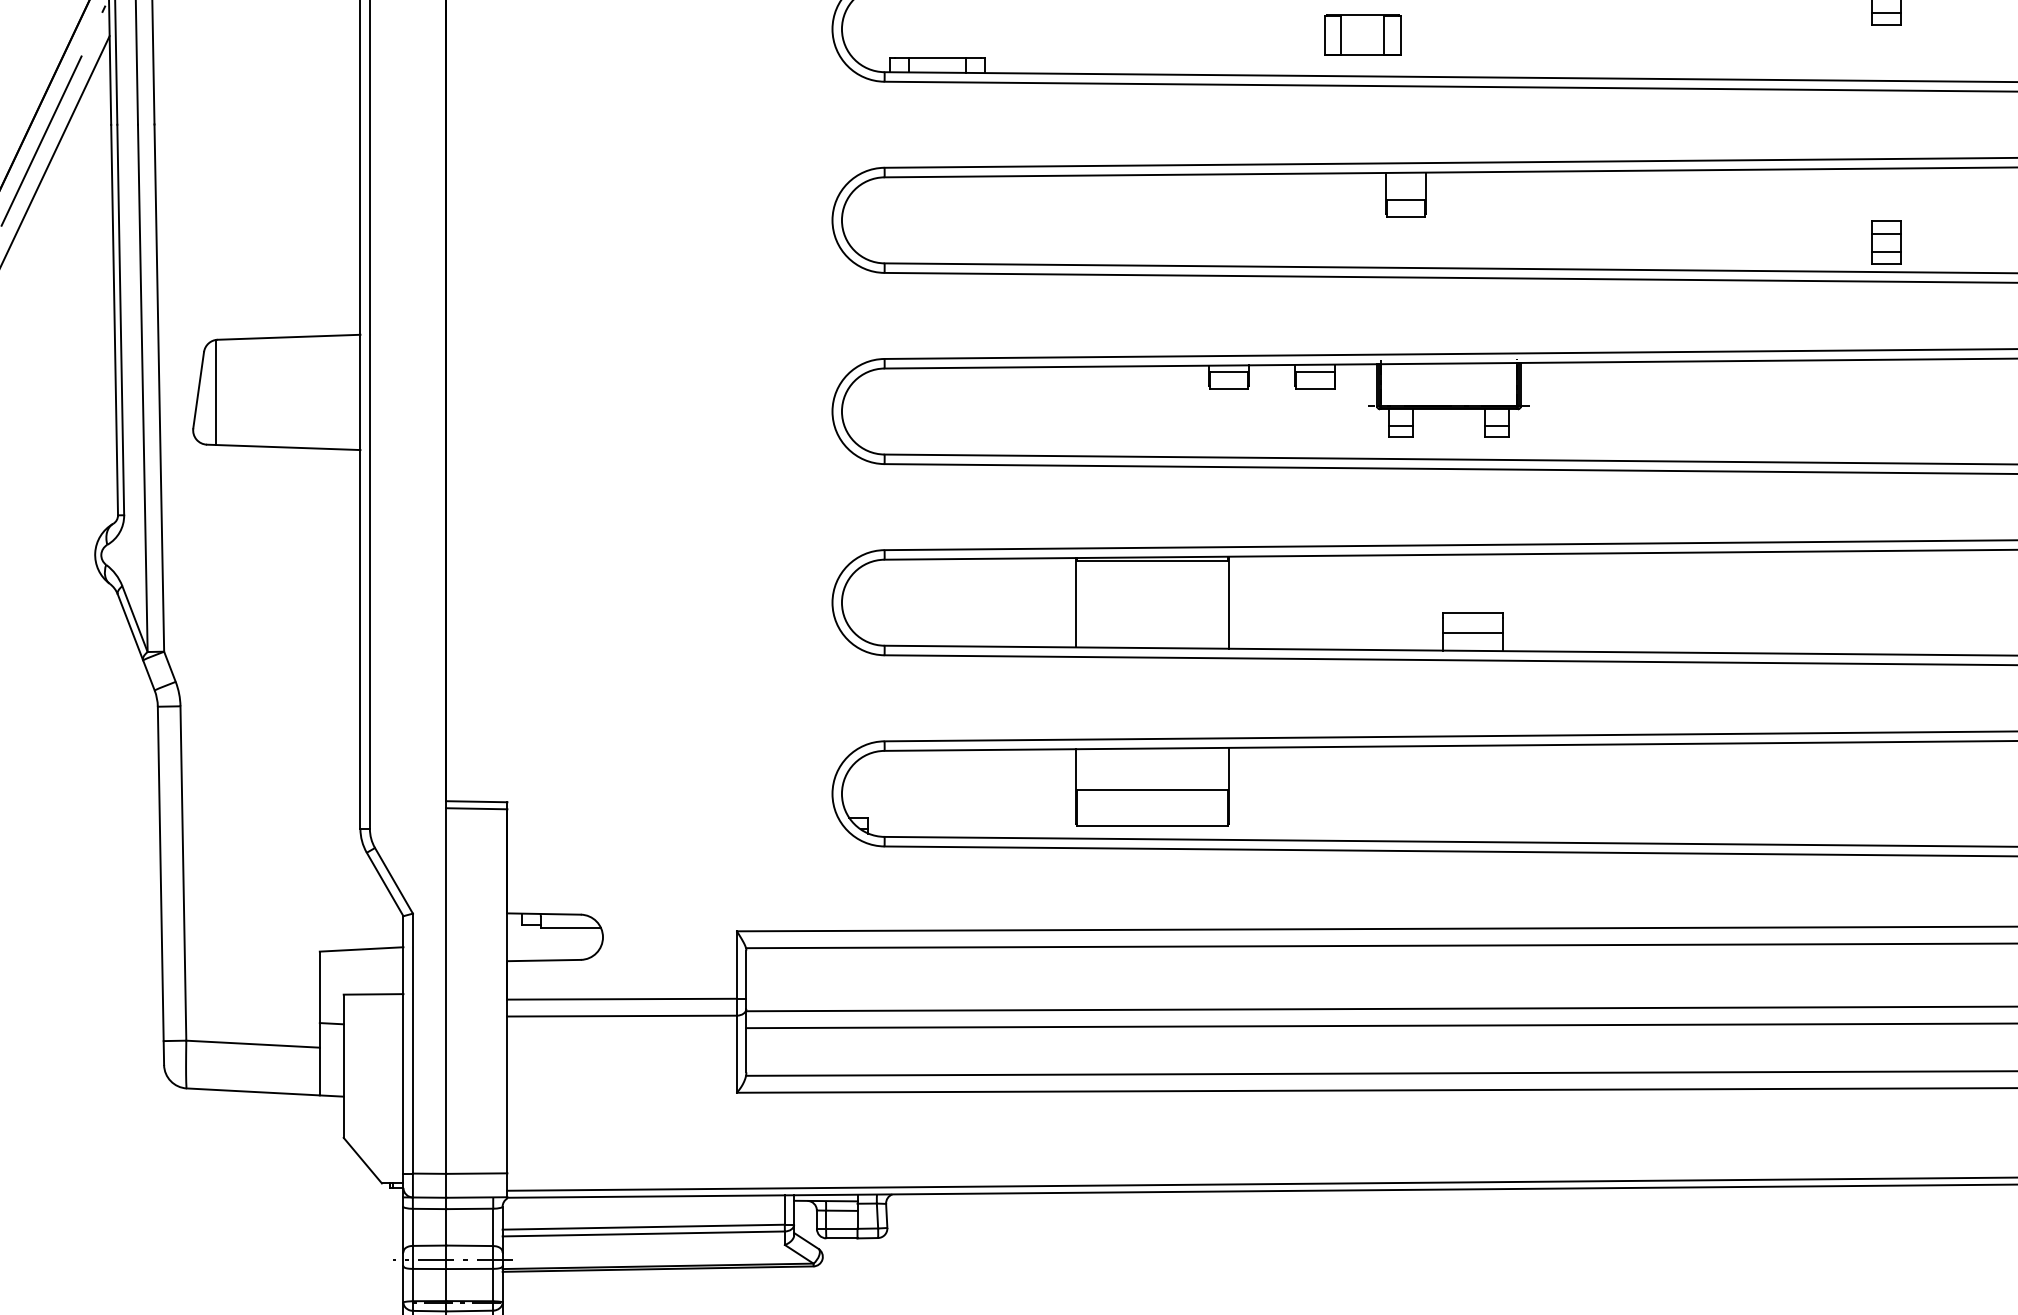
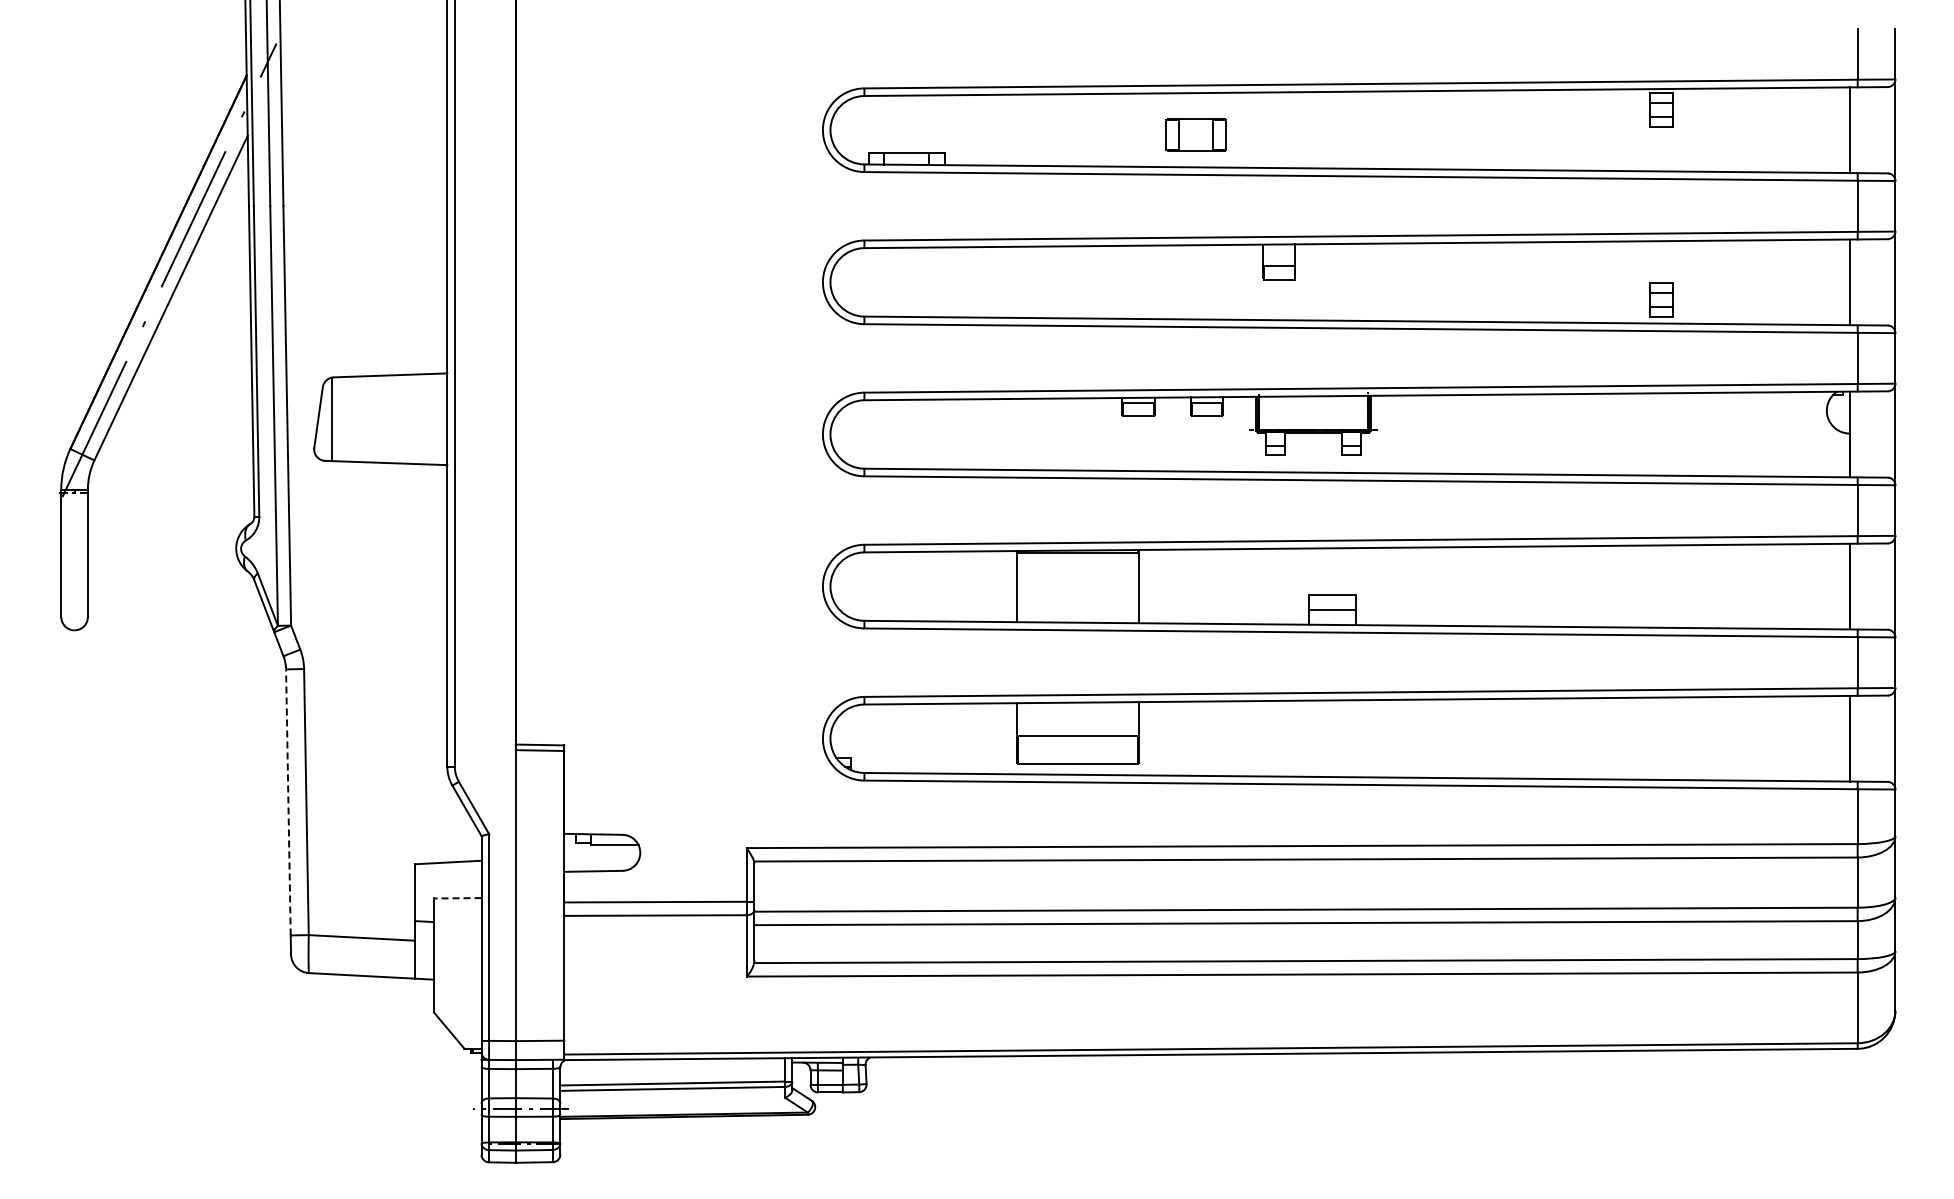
part: (1362, 34) -> (1195, 134), moved
line: (160, 872) -> (288, 801), solid -> dashed
line: (373, 994) -> (457, 898), solid -> dashed

